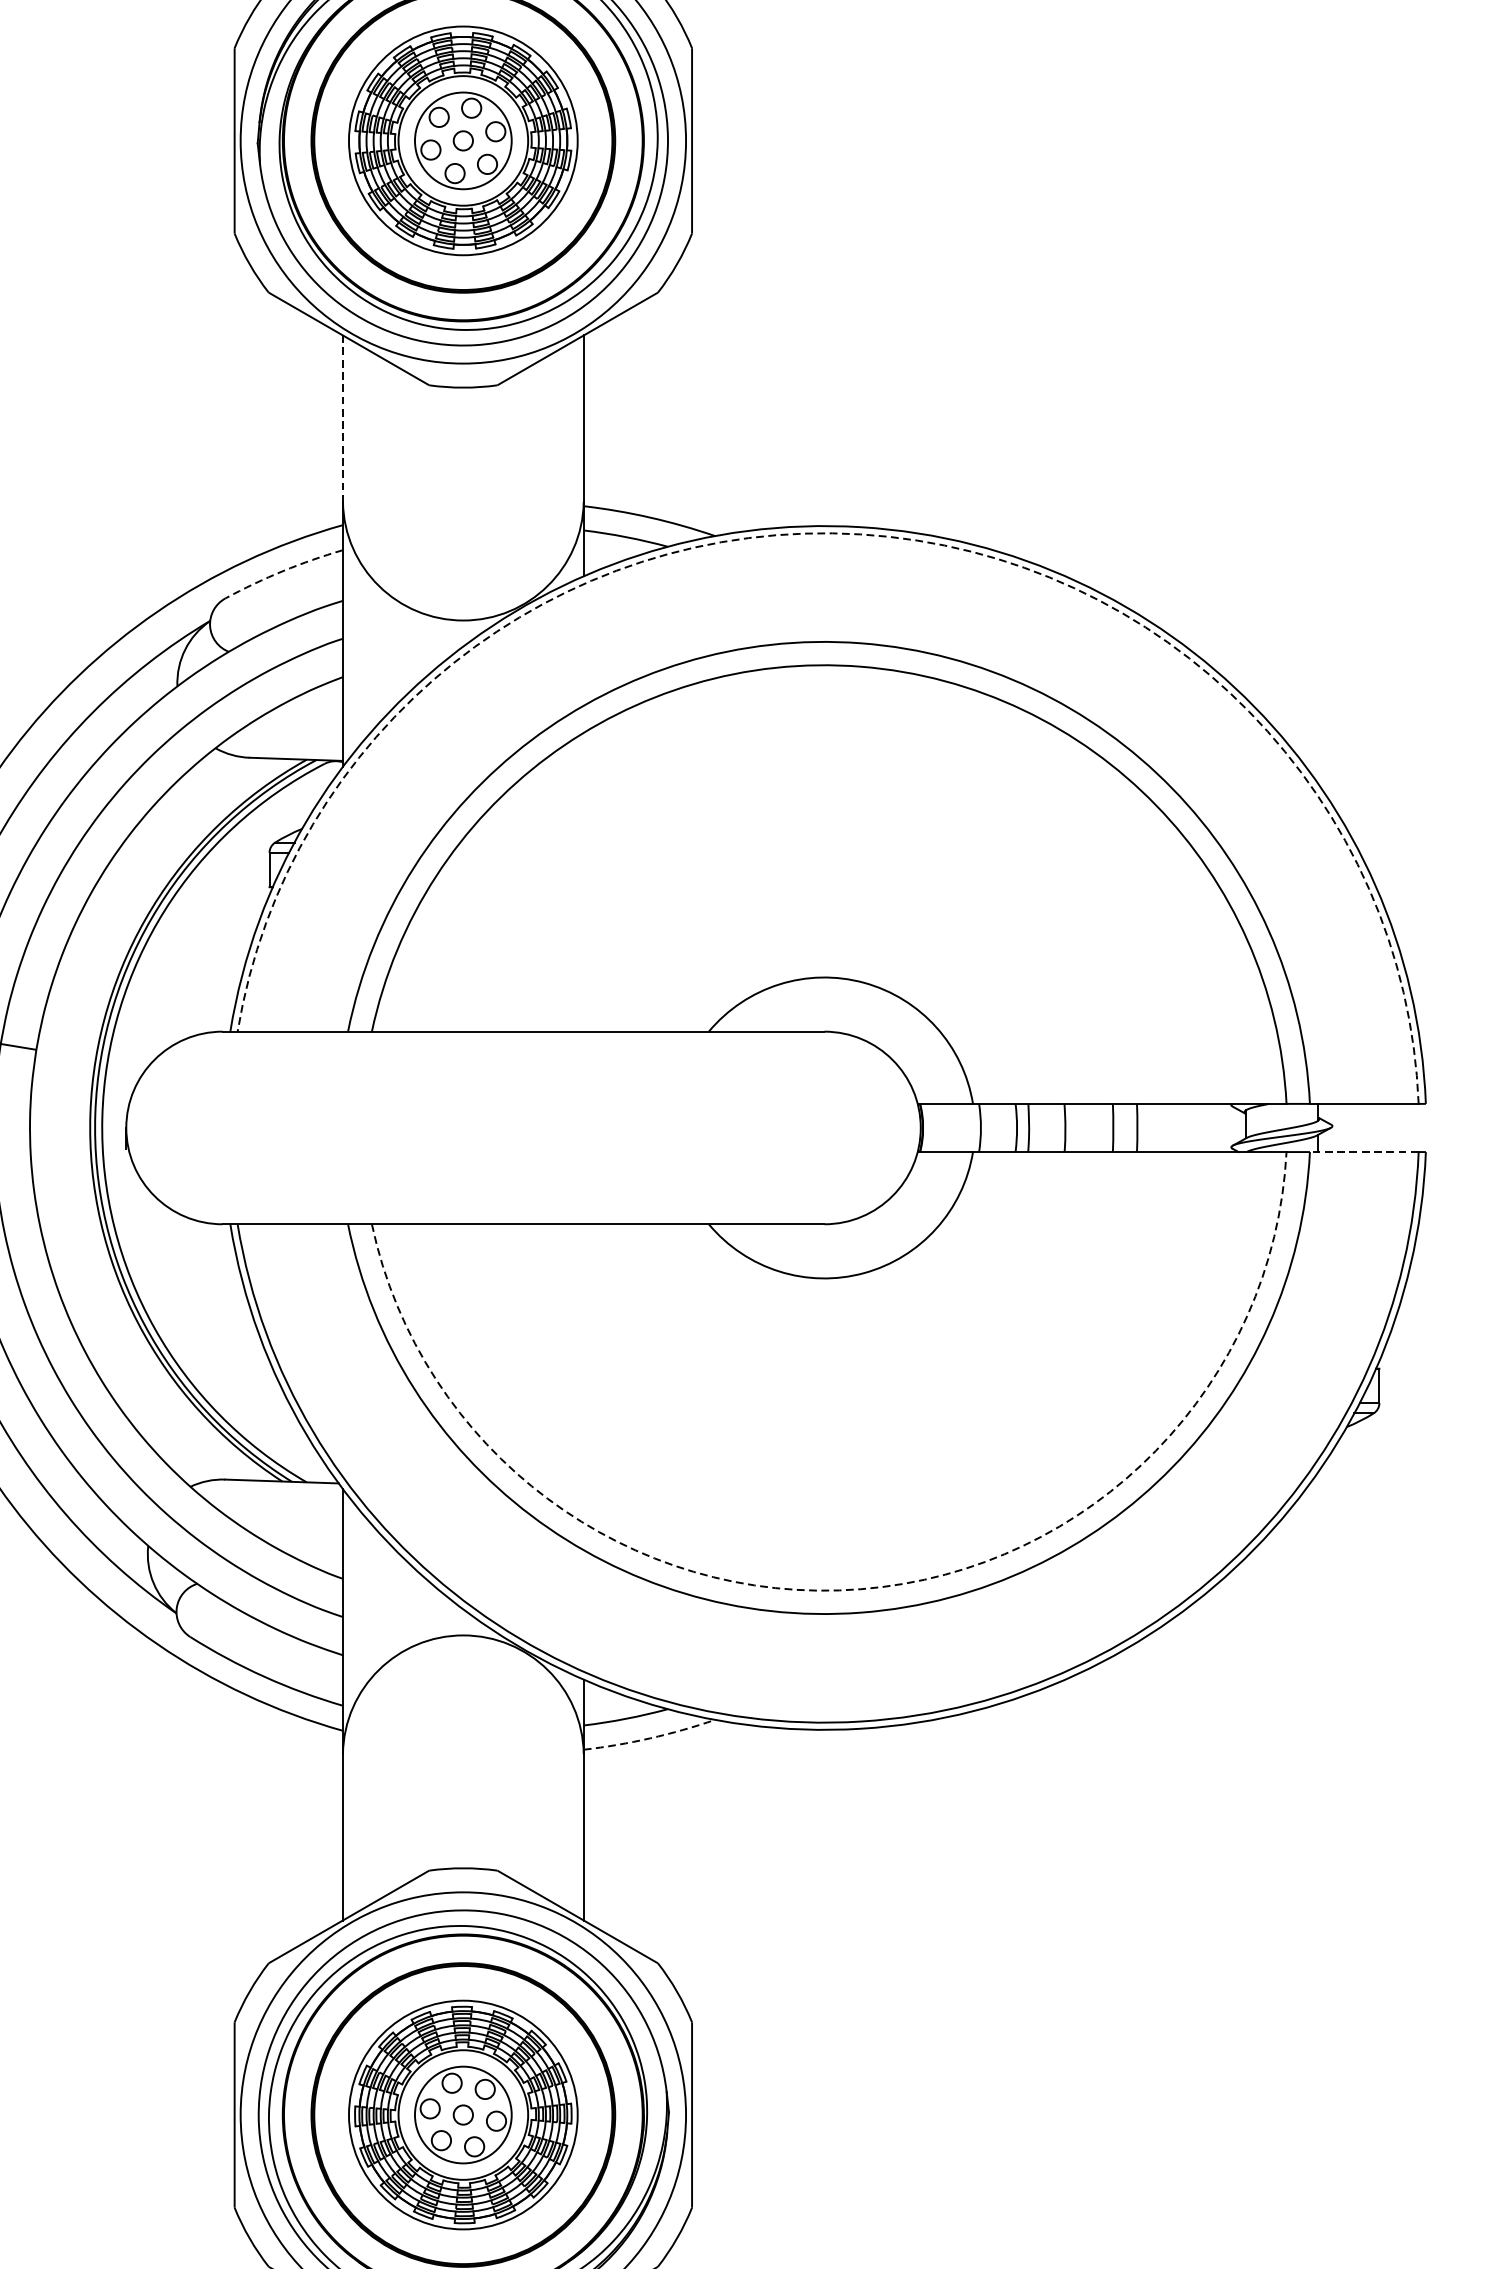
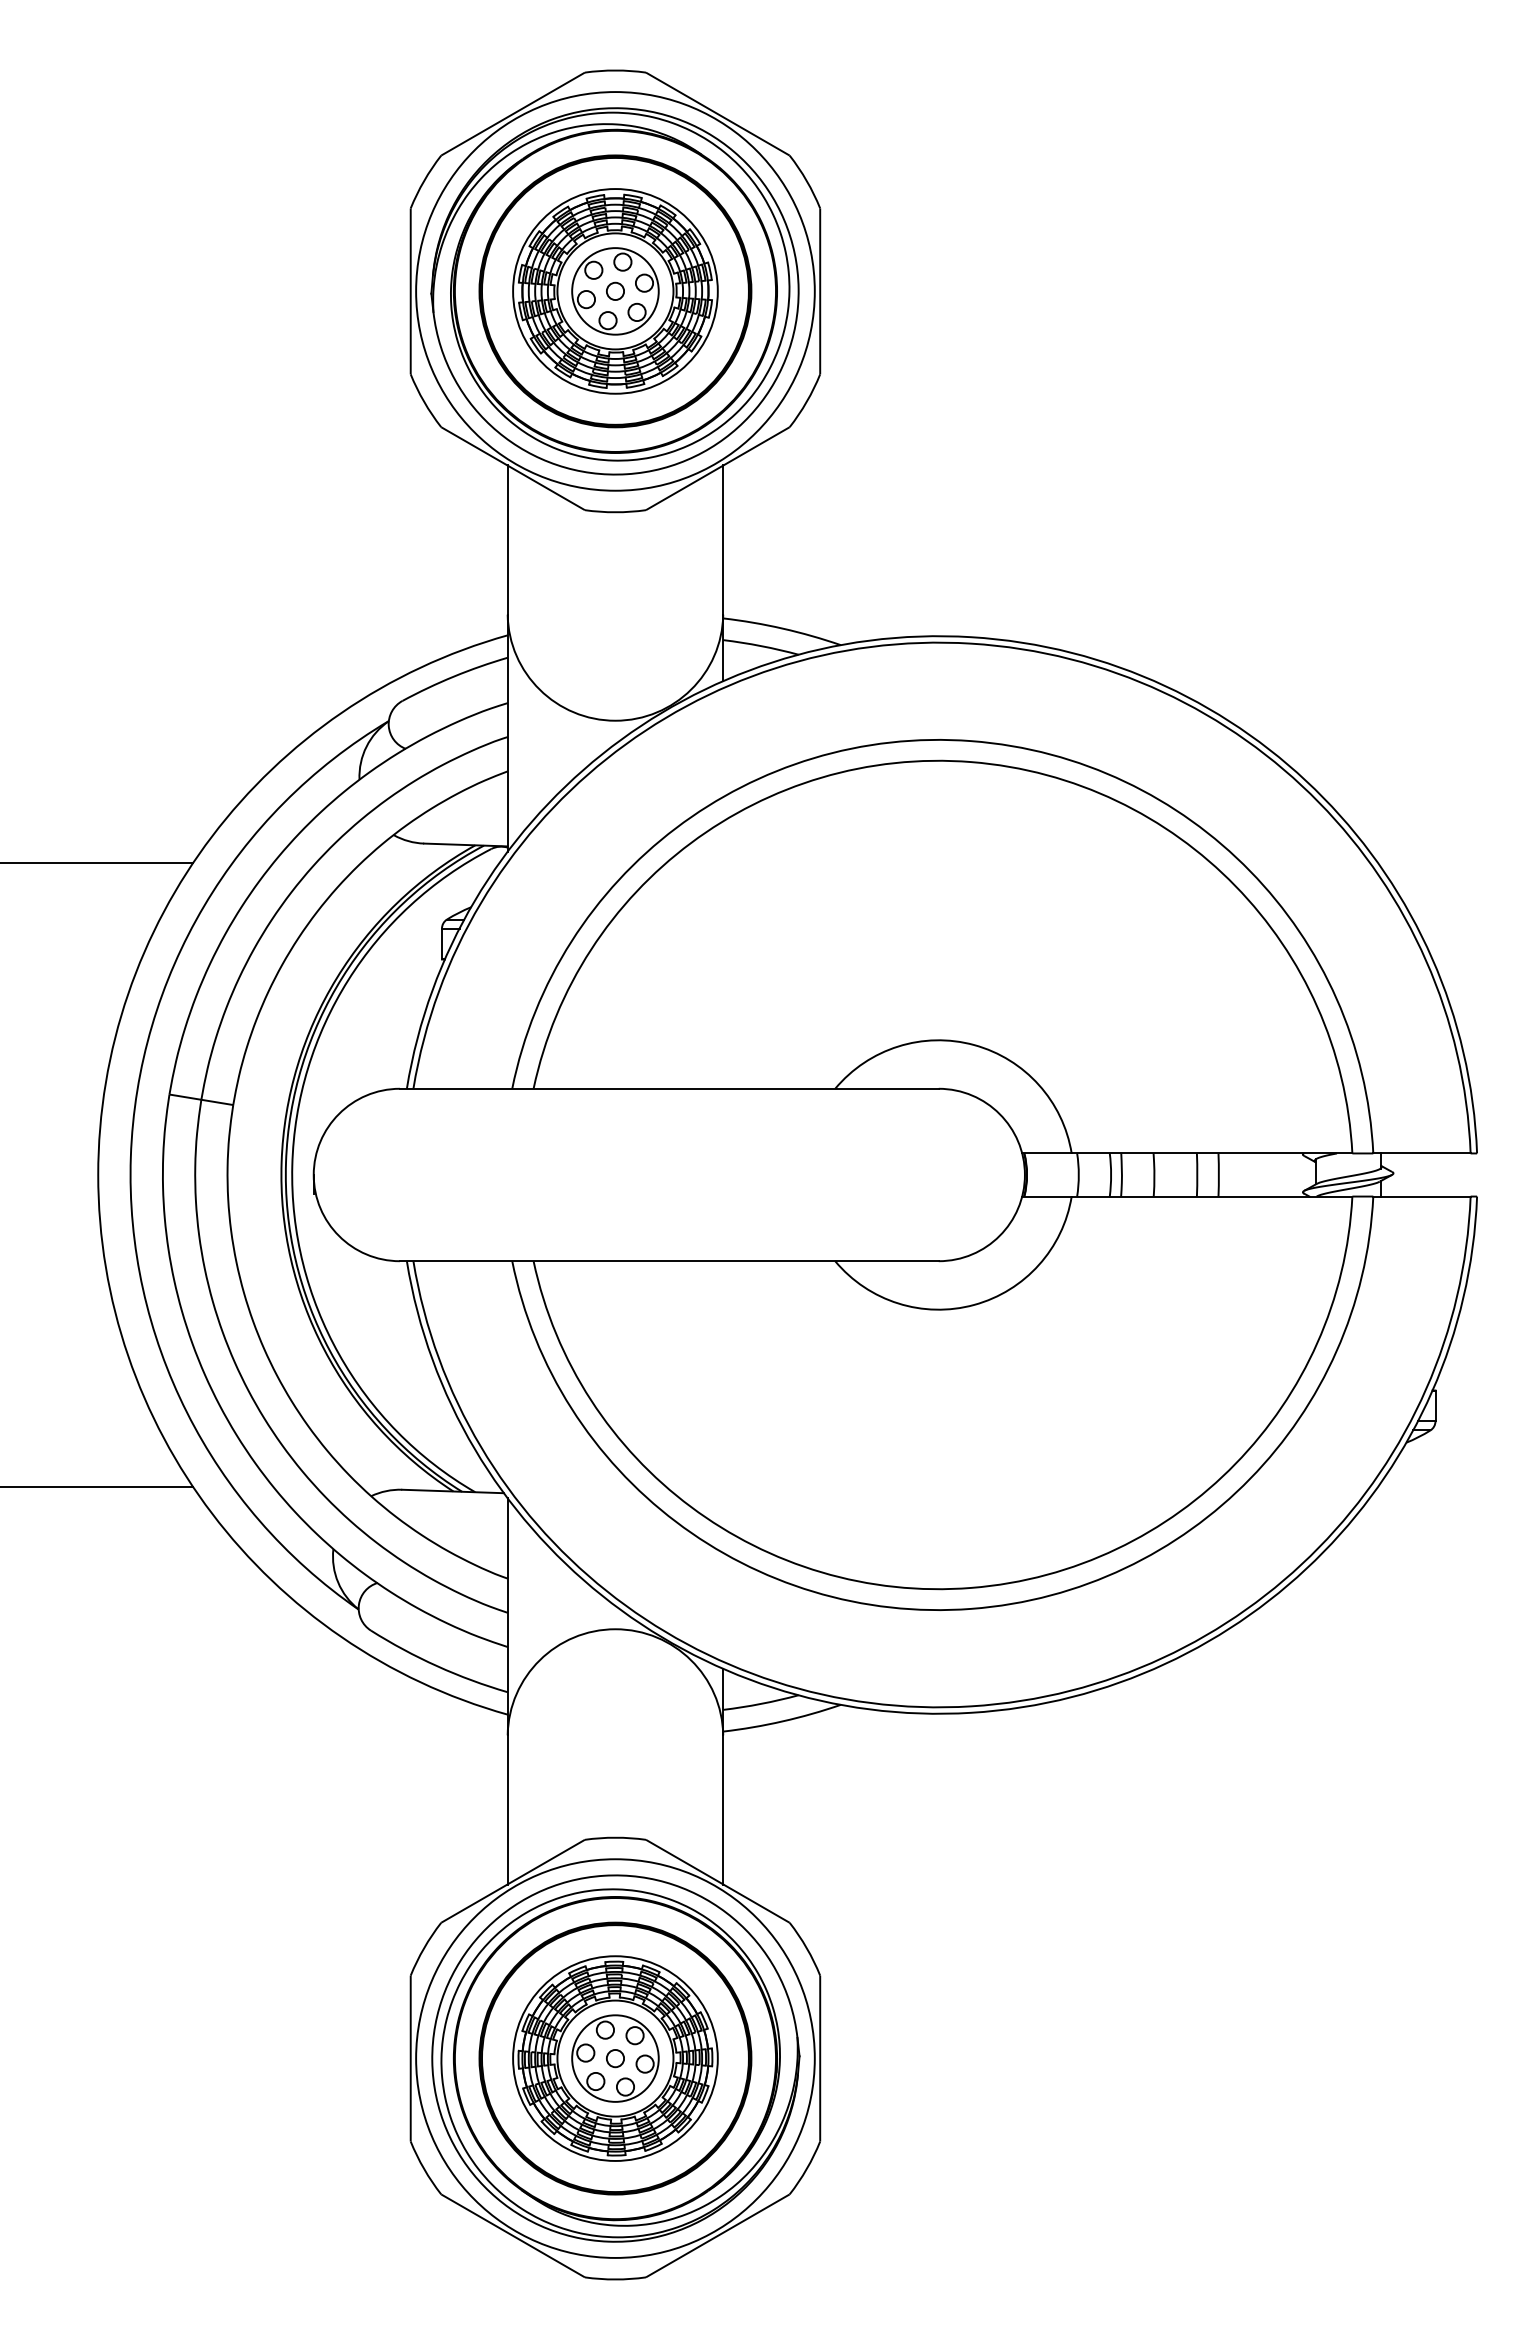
line: (342, 418) -> (507, 539), dashed -> solid
arc: (861, 534) -> (971, 643), dashed -> solid
arc: (282, 571) -> (453, 676), dashed -> solid
line: (1363, 1151) -> (1421, 1196), dashed -> solid
arc: (861, 1588) -> (971, 1587), dashed -> solid
arc: (649, 1738) -> (782, 1721), dashed -> solid

